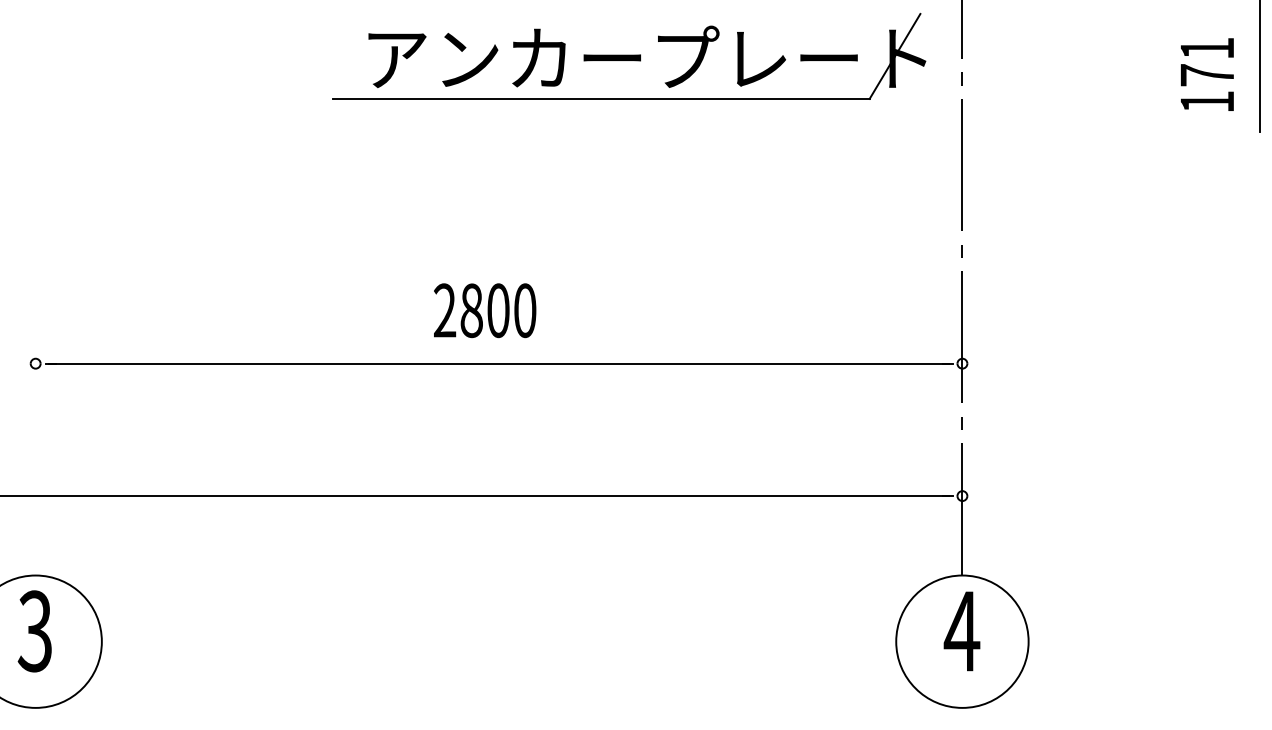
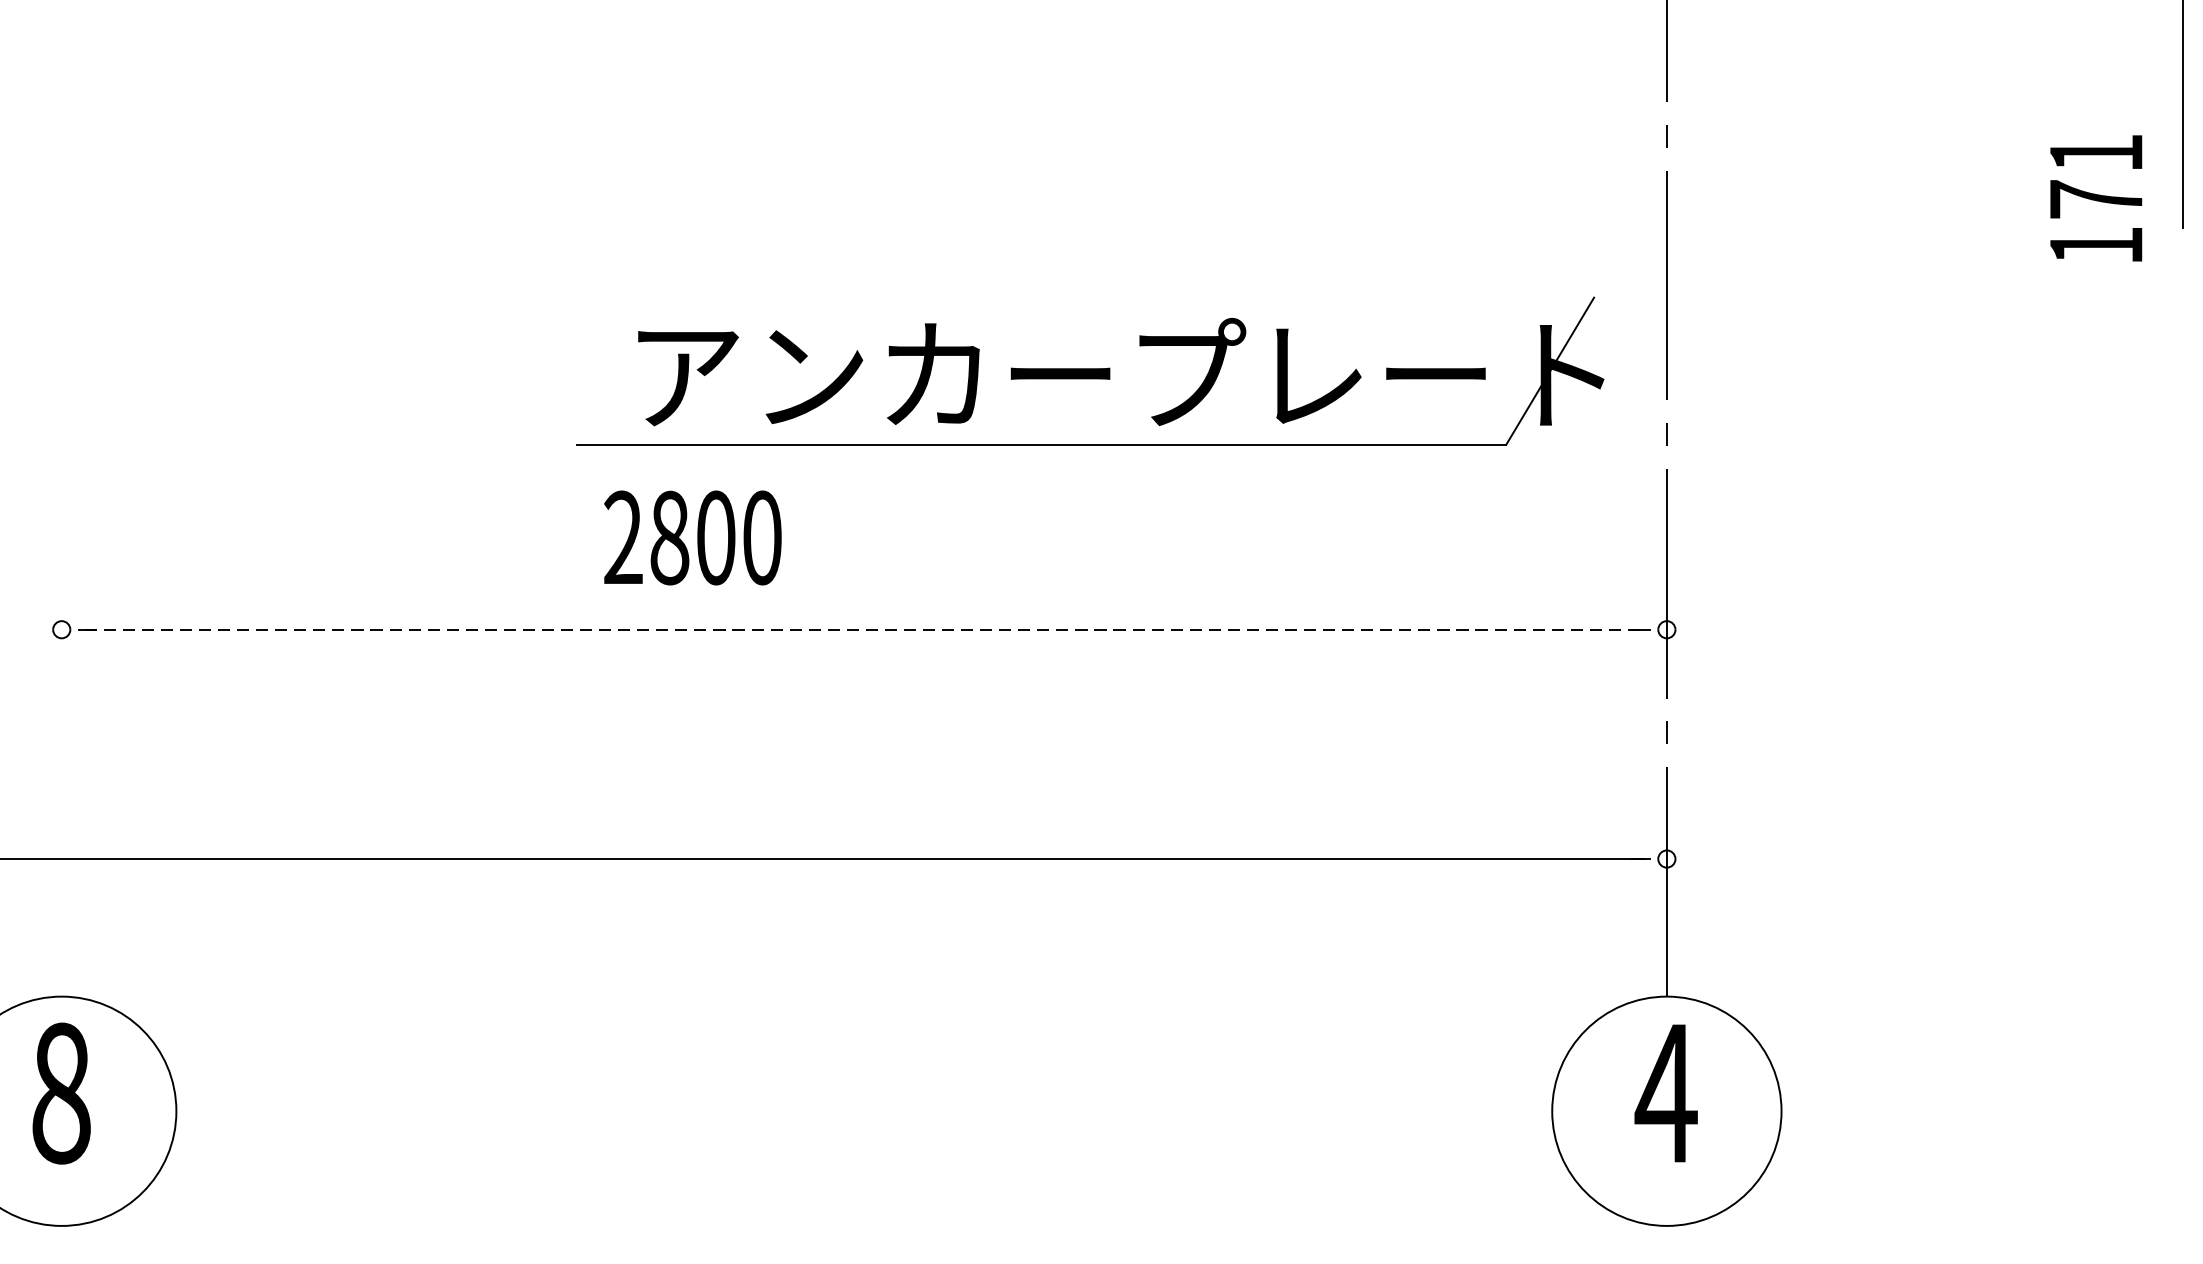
part: (629, 55) -> (1090, 369), moved
text: (1207, 74) -> (2096, 198), moved
text: (485, 310) -> (693, 537), moved
line: (499, 363) -> (865, 629), solid -> dashed
text: (34, 631) -> (59, 1093), 3 -> 8

